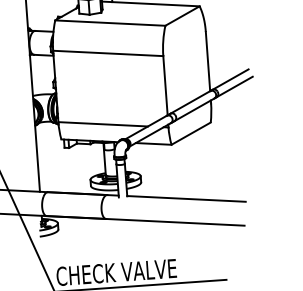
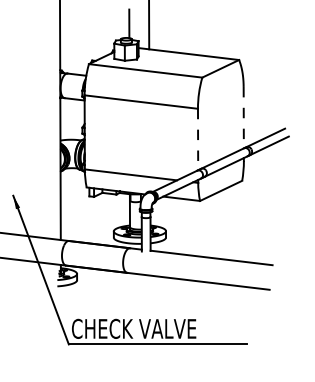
line: (207, 61) -> (243, 117), solid -> dashed
line: (165, 85) -> (198, 139), solid -> dashed

